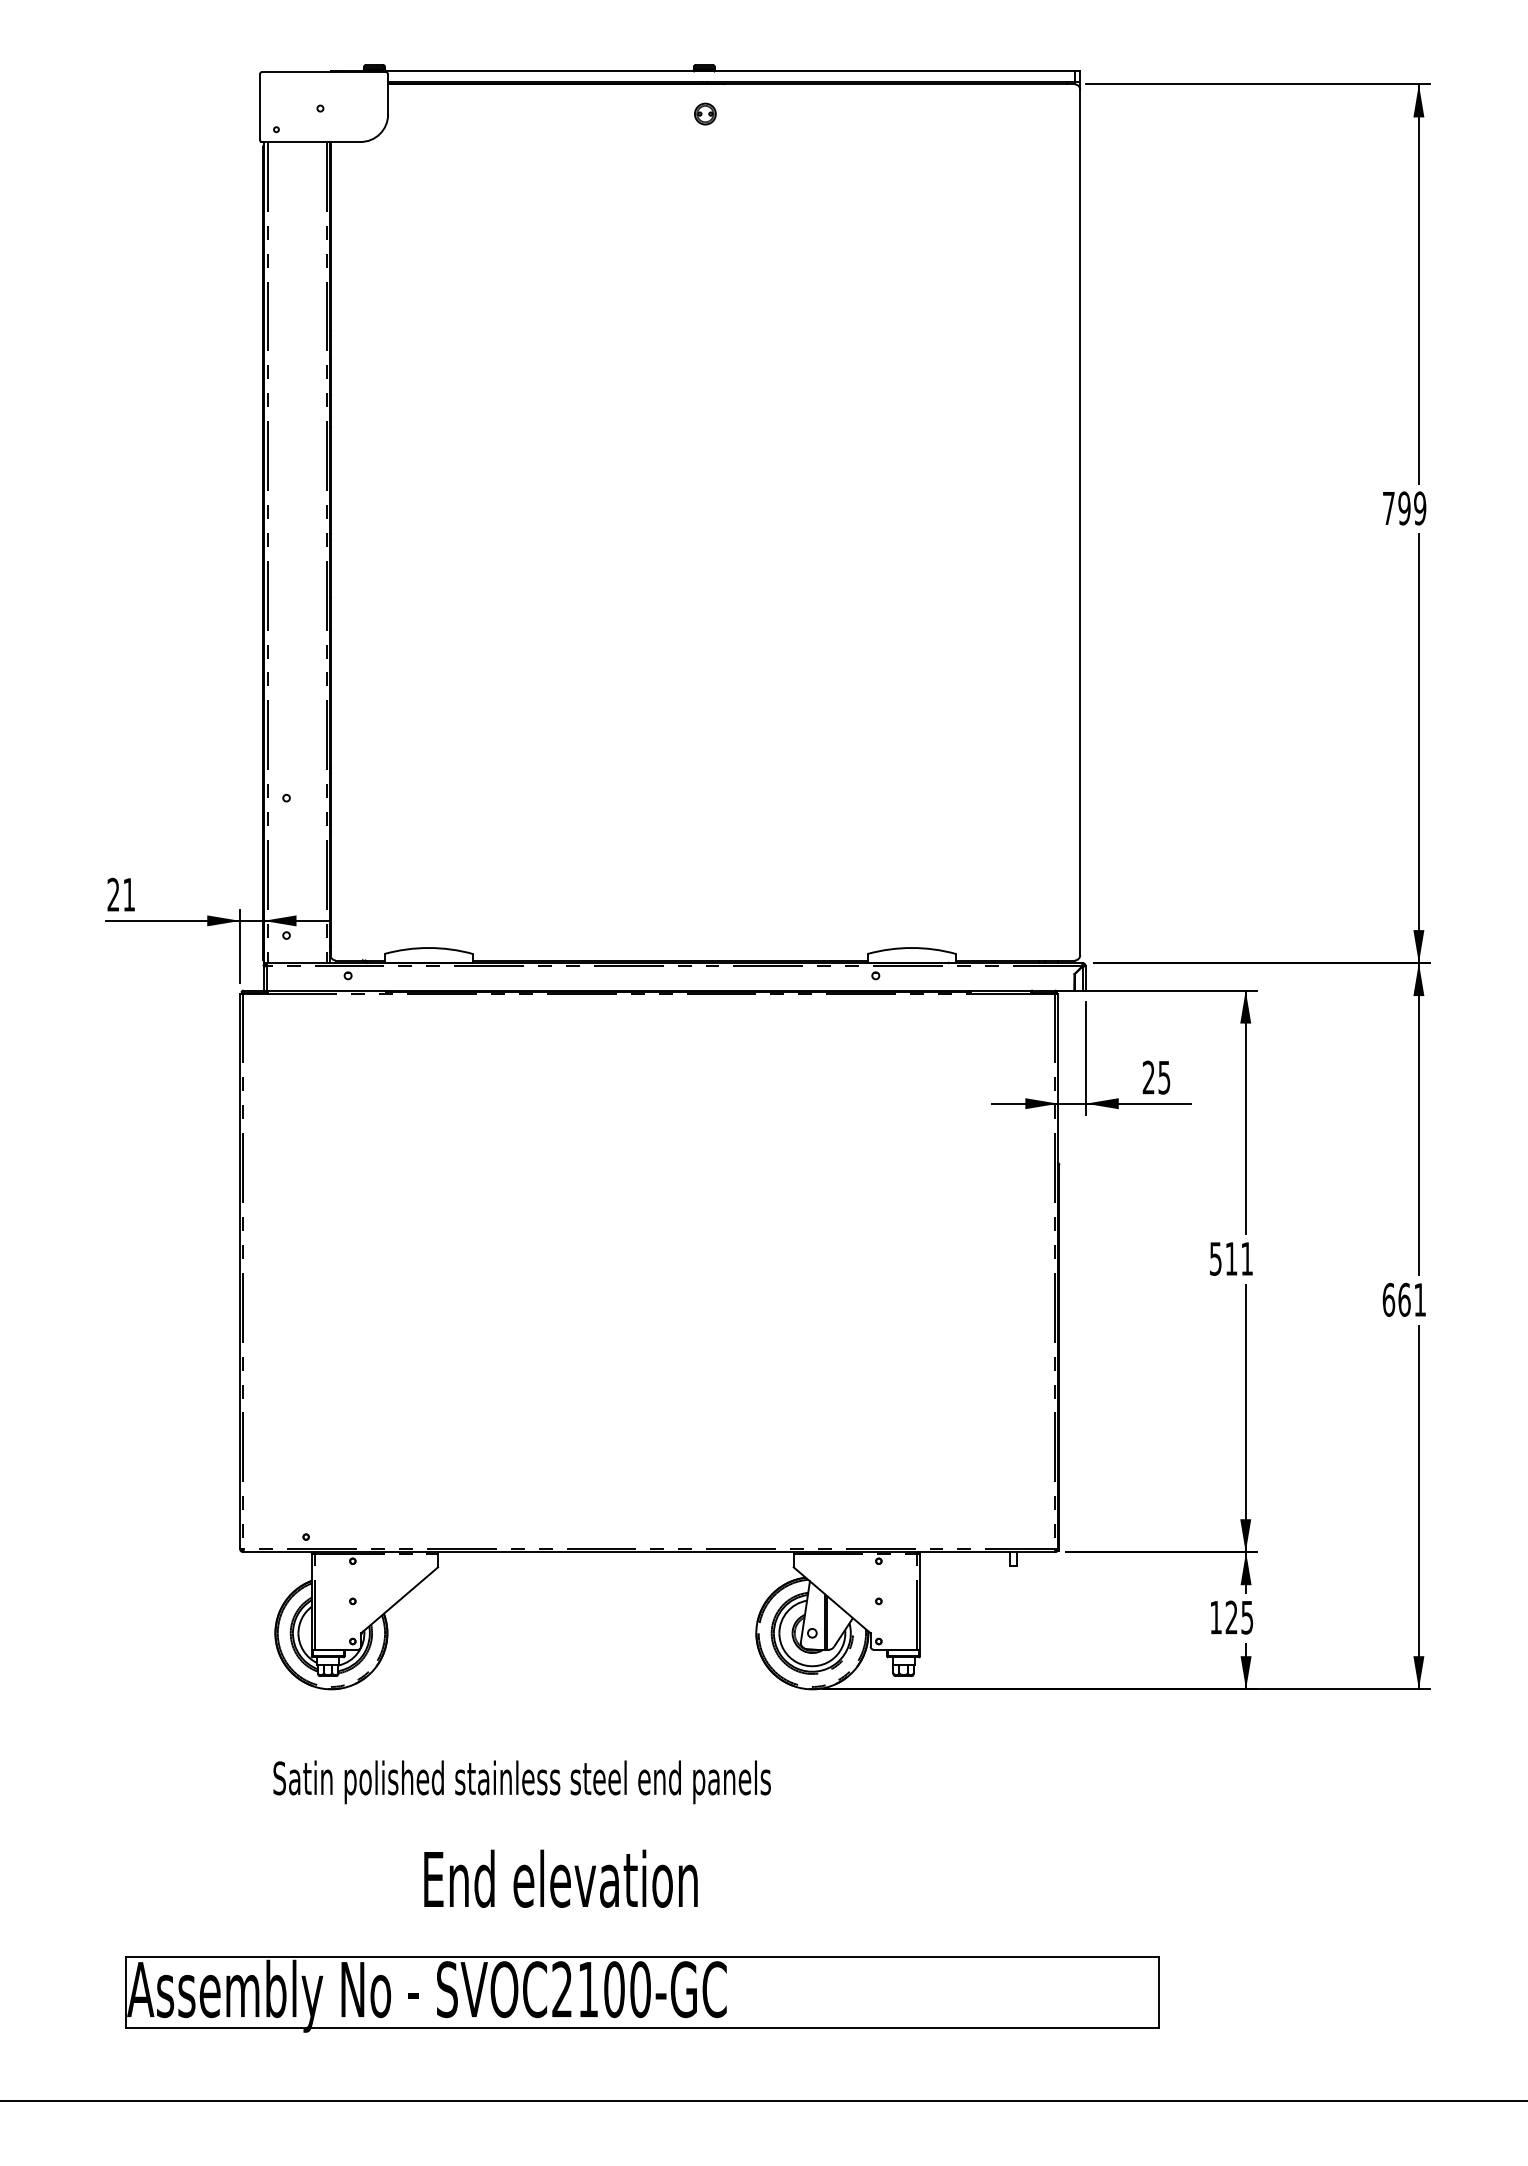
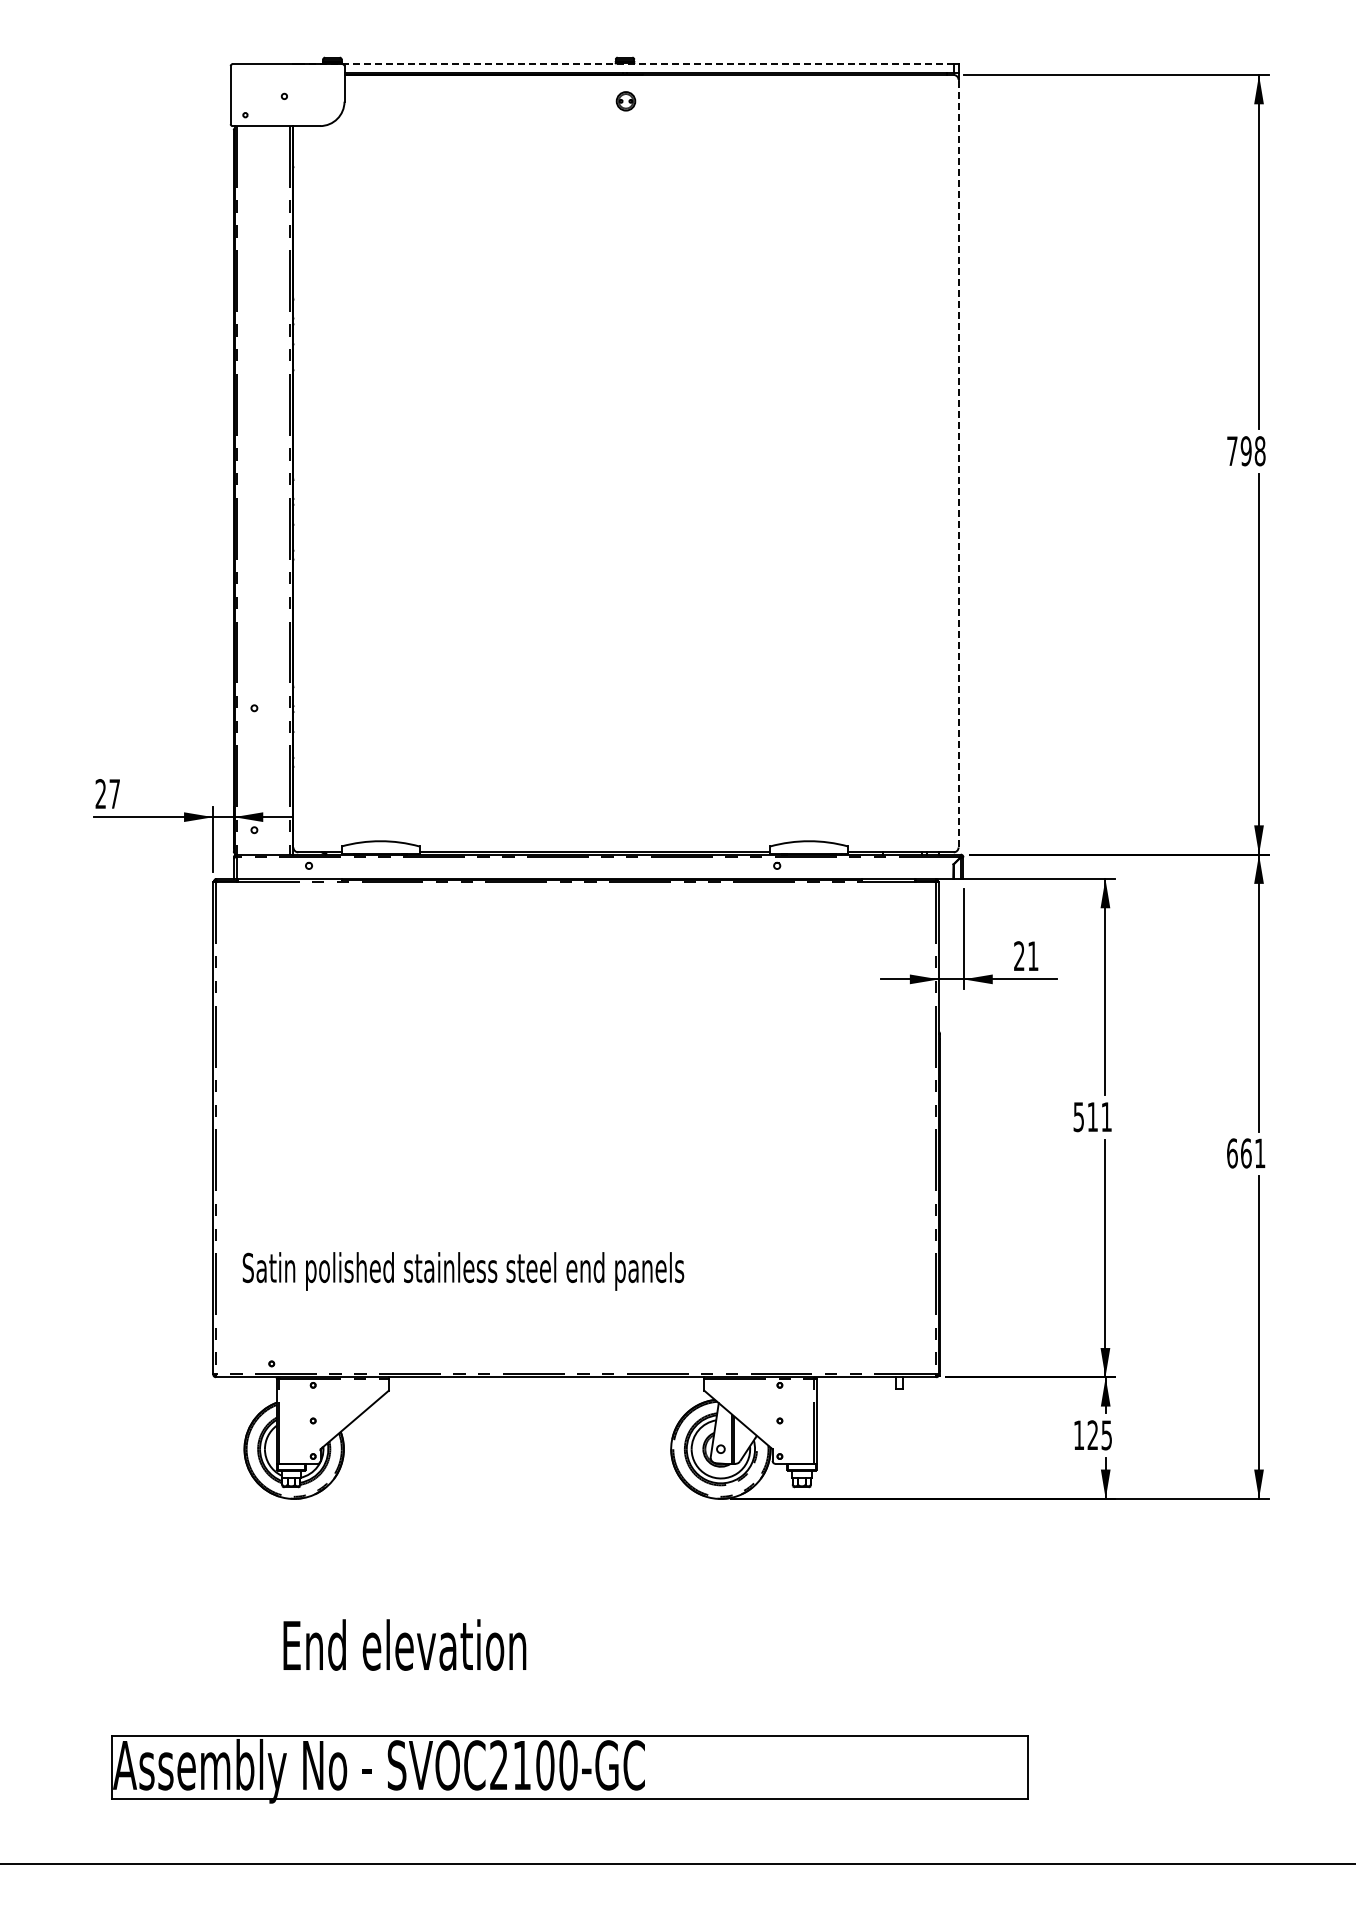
line: (705, 71) -> (626, 63), solid -> dashed
text: (1419, 508) -> (1259, 451), 799 -> 798
line: (1080, 522) -> (958, 463), solid -> dashed
text: (128, 894) -> (114, 793), 21 -> 27
text: (1164, 1077) -> (1033, 956), 25 -> 21
text: (522, 1782) -> (463, 1271), moved
text: (560, 1878) -> (404, 1644), moved

